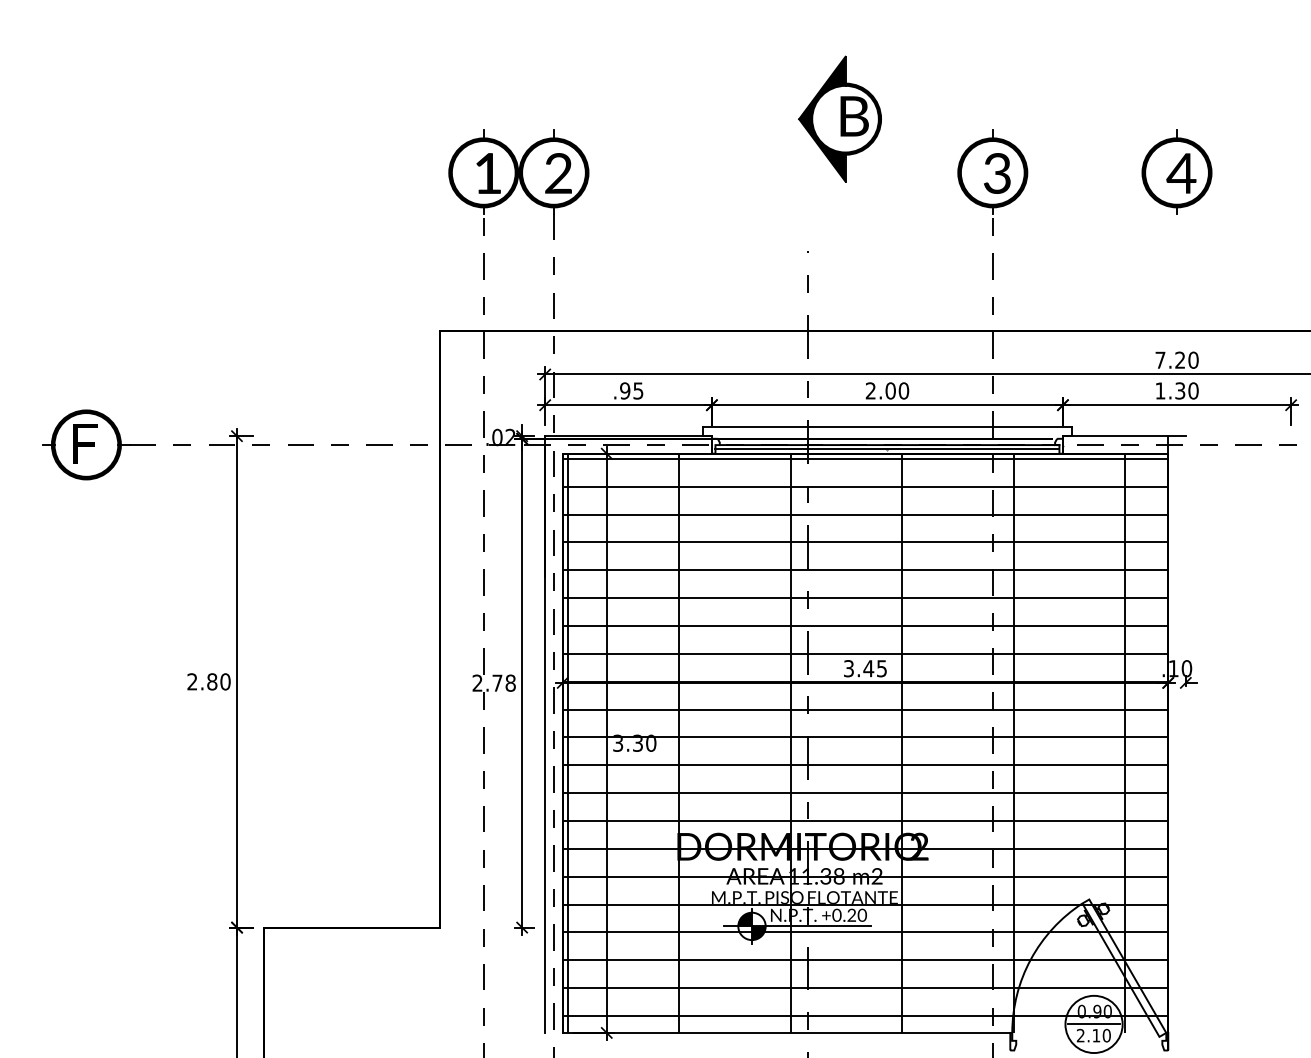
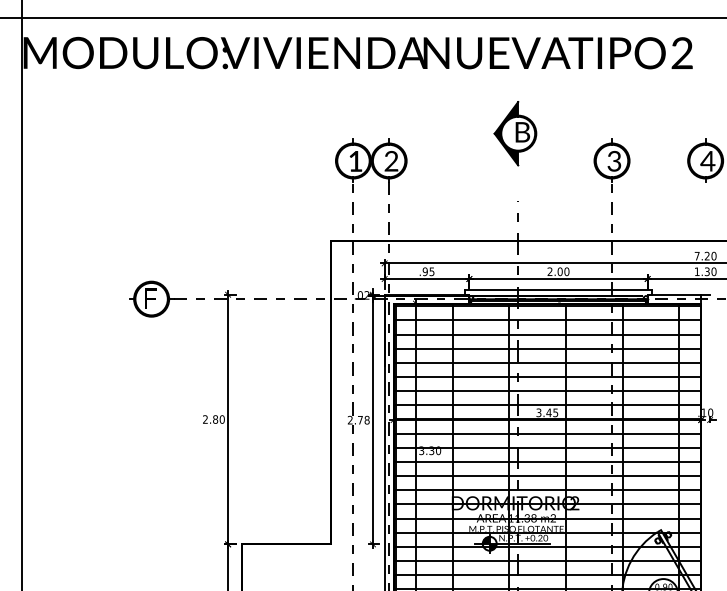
part: (840, 118) -> (515, 133), moved

